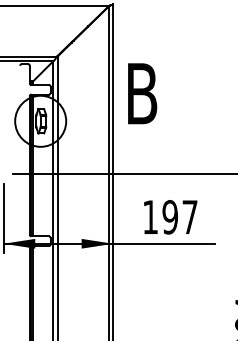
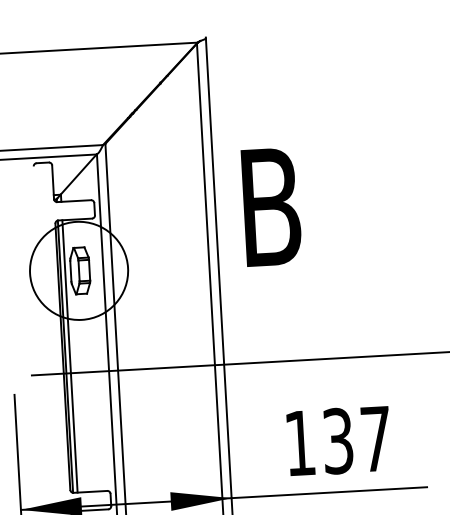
text: (169, 217) -> (336, 441), 197 -> 137

